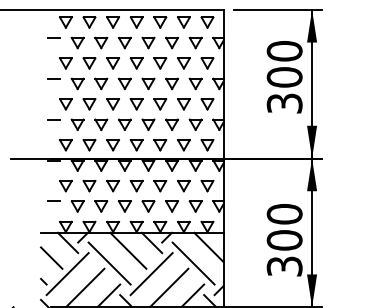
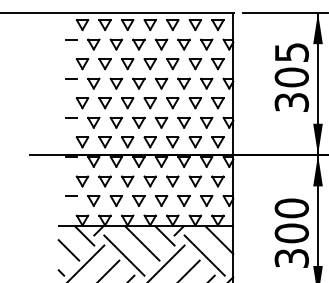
text: (284, 51) -> (291, 52), 300 -> 305

